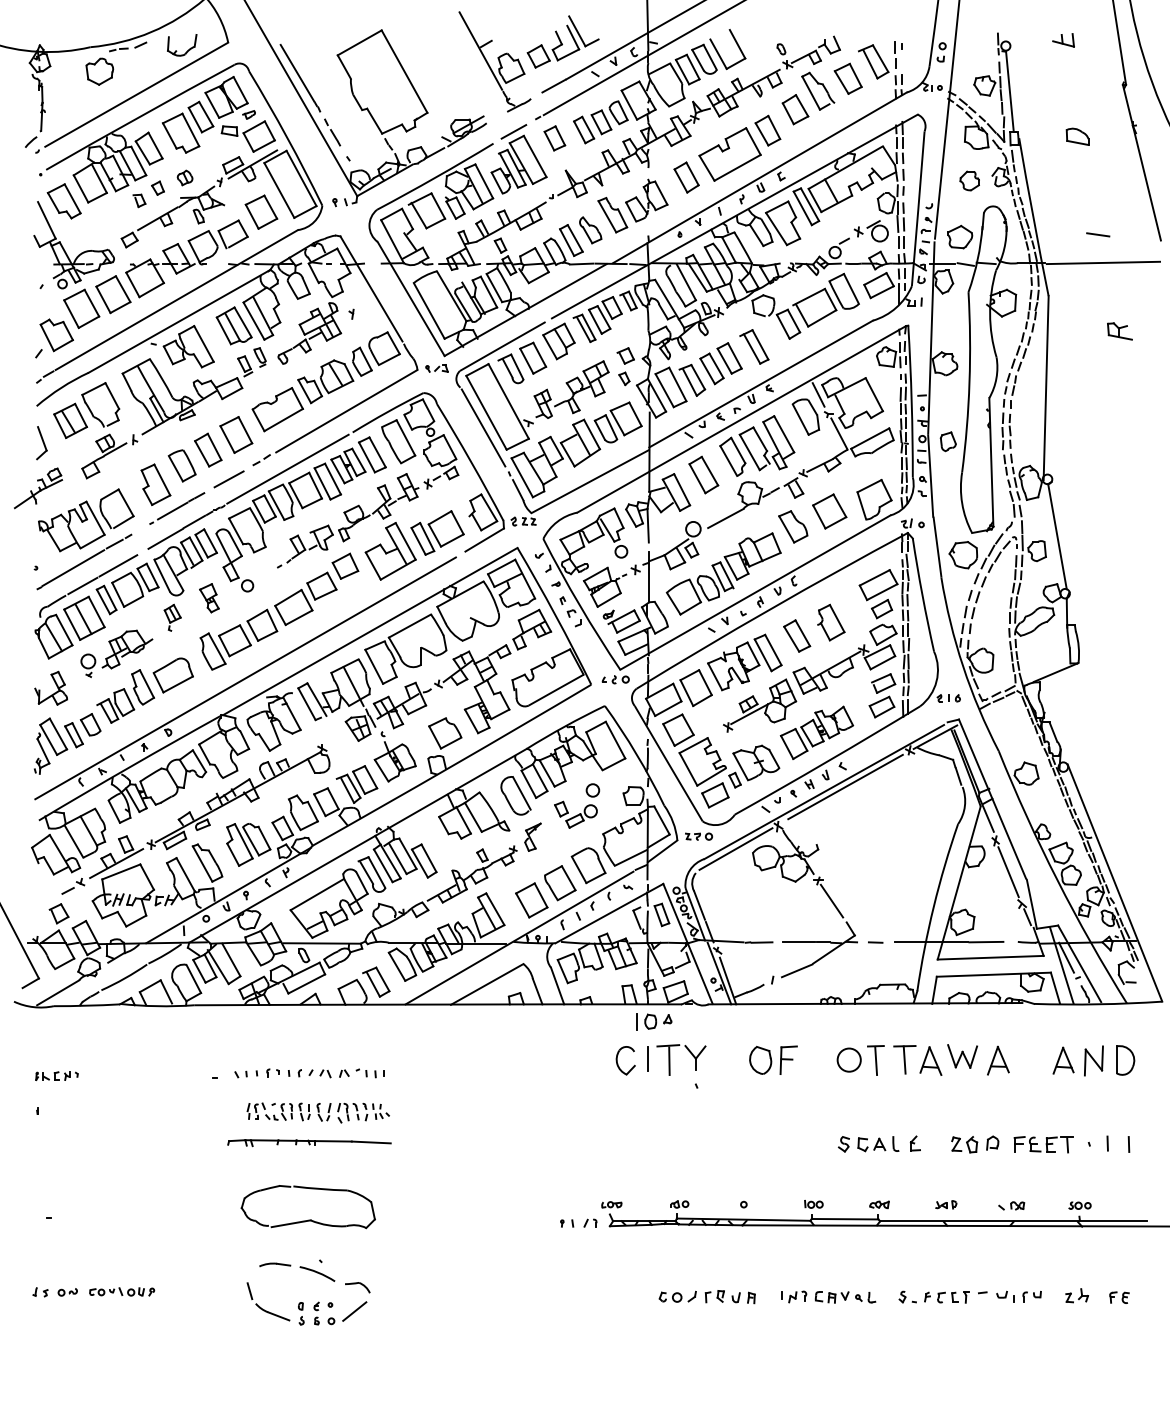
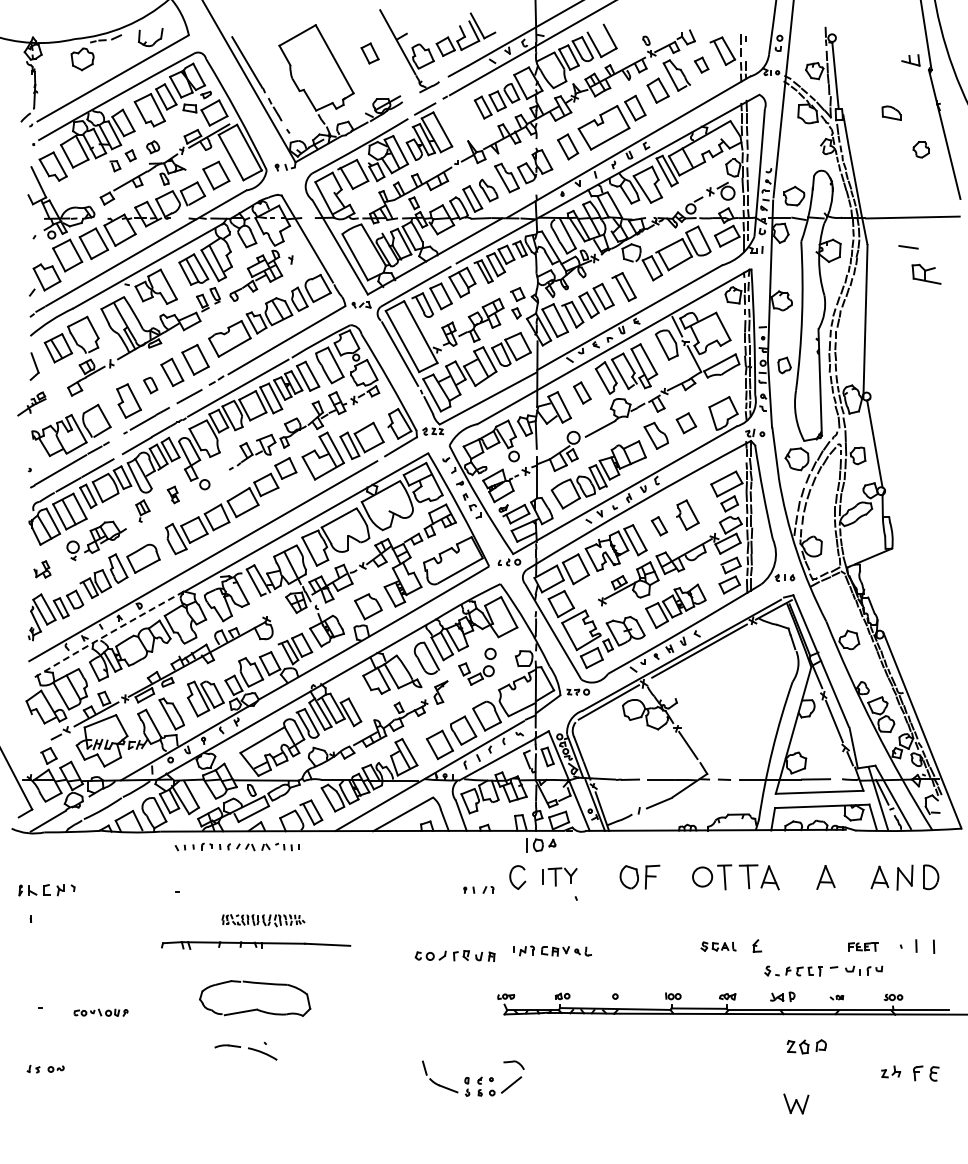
part: (1063, 40) -> (910, 60), moved
part: (847, 77) -> (701, 64), size x0.6
part: (554, 138) -> (369, 53), moved
part: (968, 180) -> (920, 149), moved
line: (1098, 235) -> (908, 247), moved
part: (1119, 330) -> (926, 273), size x1.4
part: (181, 465) -> (150, 385), size x0.6
part: (704, 474) -> (582, 392), size x0.7
part: (38, 487) -> (31, 403), size x0.7
part: (829, 511) -> (686, 423), size x0.7
part: (209, 597) -> (173, 494), size x0.7
part: (797, 636) -> (659, 526), size x0.7
part: (51, 688) -> (42, 569), size x0.6
arc: (129, 766) -> (107, 634), solid -> dashed
part: (962, 1055) -> (796, 1103), moved
part: (676, 1059) -> (559, 876), size x0.7
part: (308, 1072) -> (236, 846), moved
part: (57, 1076) -> (47, 890), size x1.6
part: (318, 1112) -> (263, 920), size x0.7
part: (308, 1142) -> (255, 945), size x1.4
part: (868, 1144) -> (718, 946), size x0.7
part: (974, 1144) -> (806, 1046), moved
part: (1043, 1144) -> (863, 946), size x0.6
part: (945, 1204) -> (782, 996), size x1.4
part: (1011, 1205) -> (836, 997), size x0.6
part: (578, 1222) -> (478, 889), moved
part: (121, 1291) -> (100, 1012), moved
part: (706, 1296) -> (454, 955), moved
part: (828, 1296) -> (552, 950), moved
part: (970, 1296) -> (823, 970), moved
part: (1118, 1297) -> (925, 1073), size x1.6
part: (308, 1303) -> (473, 1078), moved

